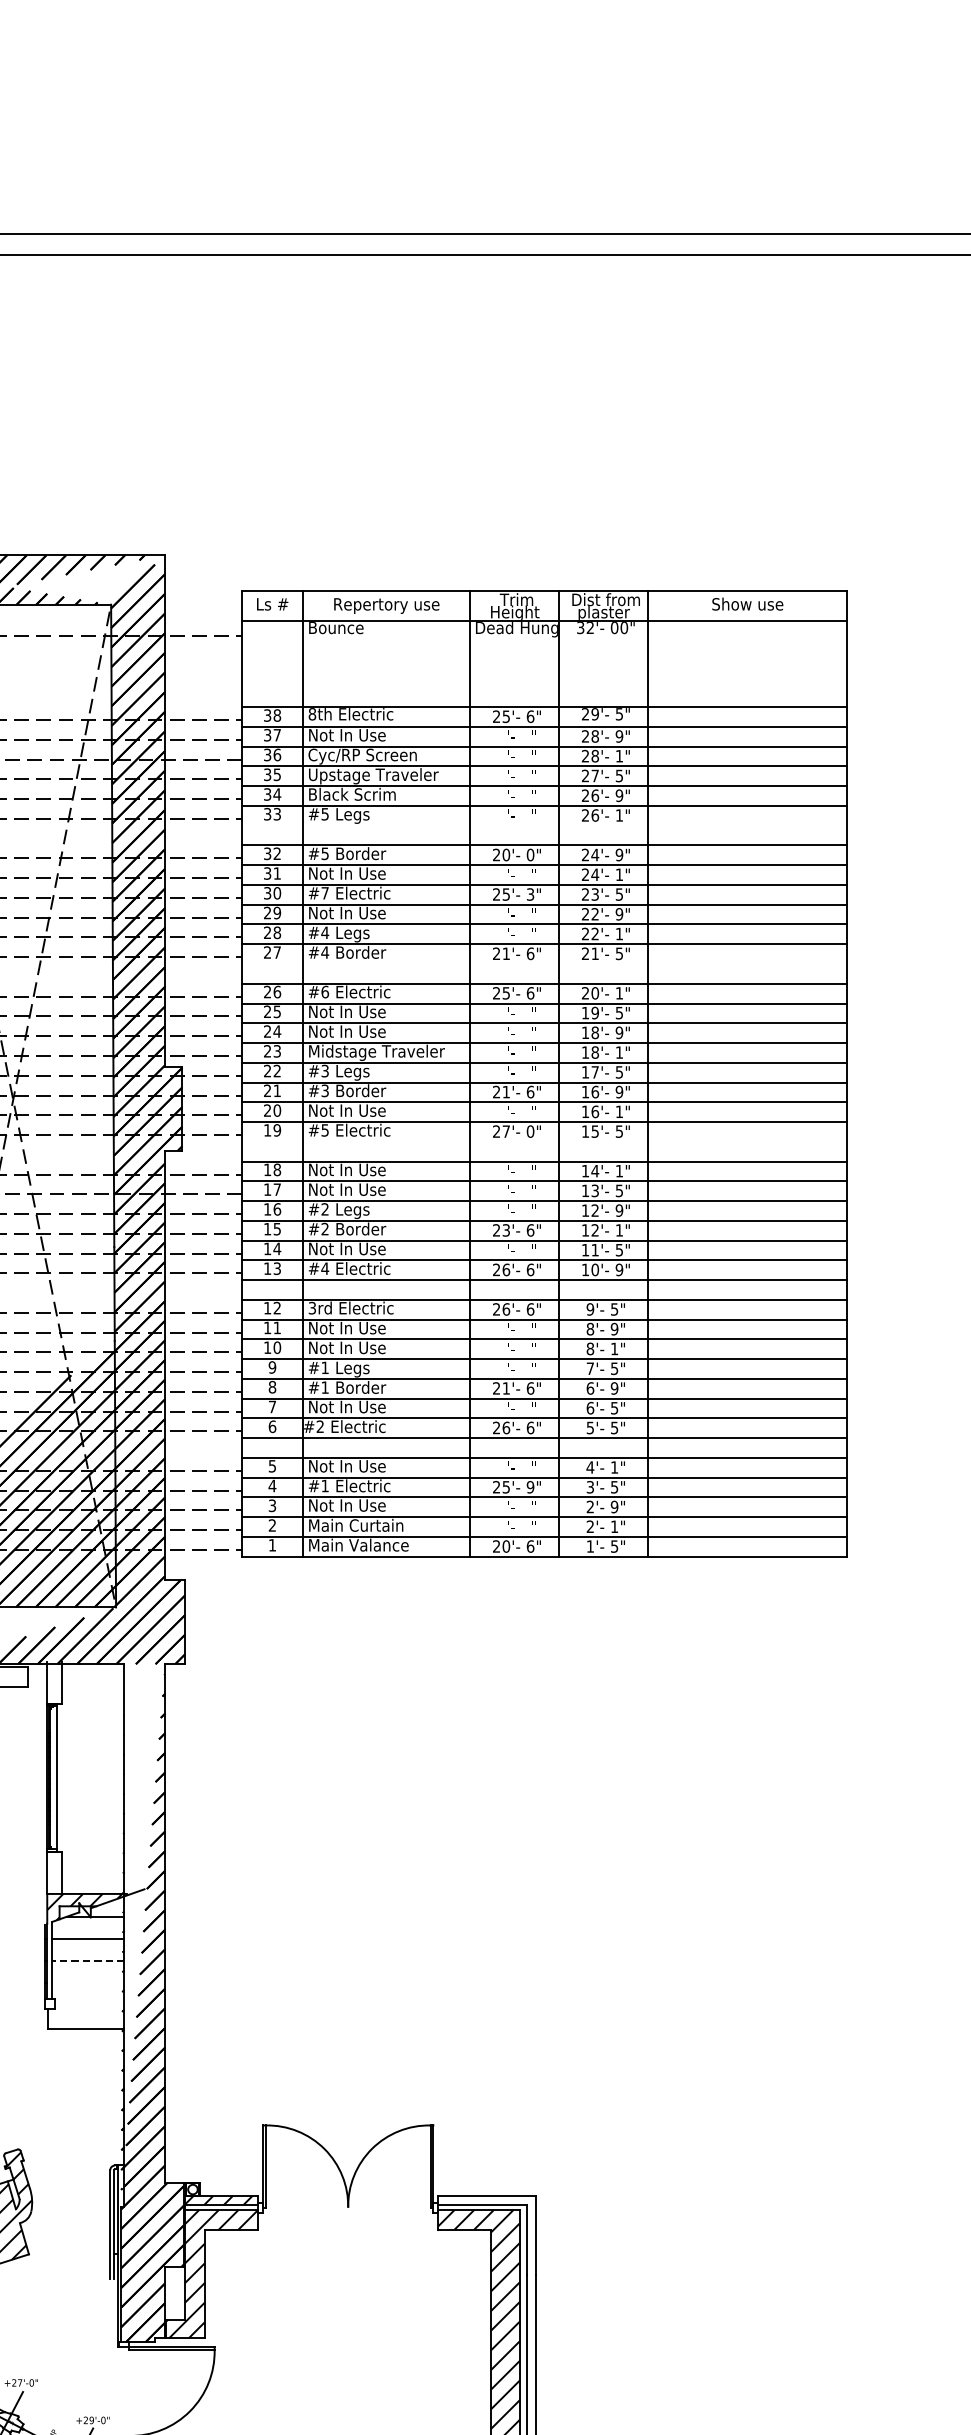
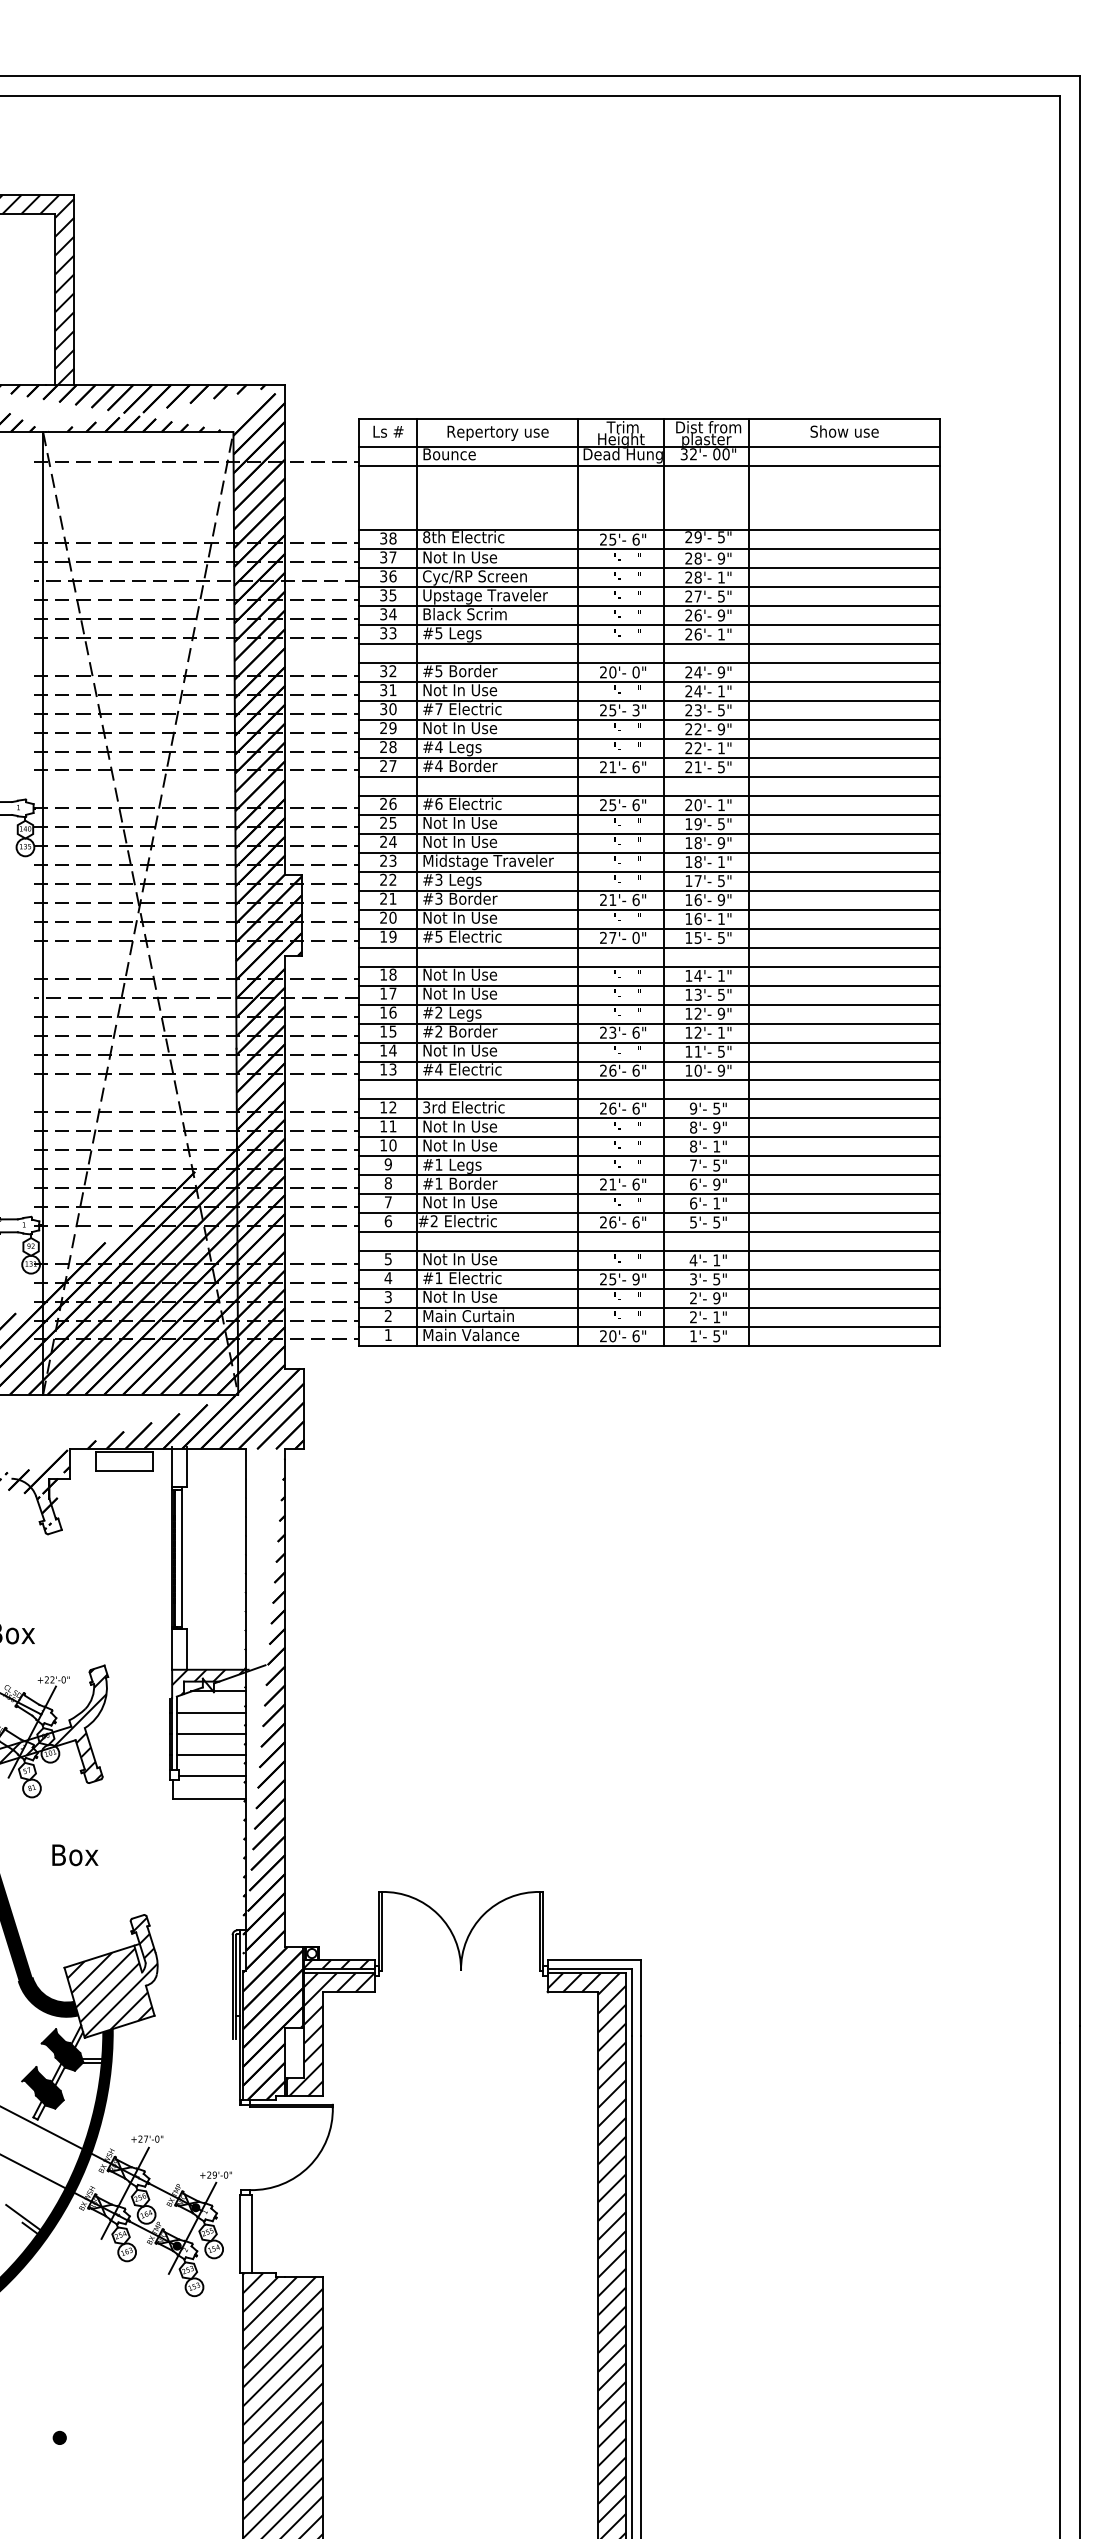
line: (544, 640) -> (649, 466), added
line: (544, 825) -> (649, 644), added
line: (544, 964) -> (649, 777), added
line: (544, 1141) -> (649, 947), added
text: (614, 1408) -> (716, 1203), 5" -> 1"
line: (88, 1961) -> (211, 1734), dashed -> solid
line: (88, 1983) -> (211, 1755), added
line: (89, 2005) -> (212, 1776), added

